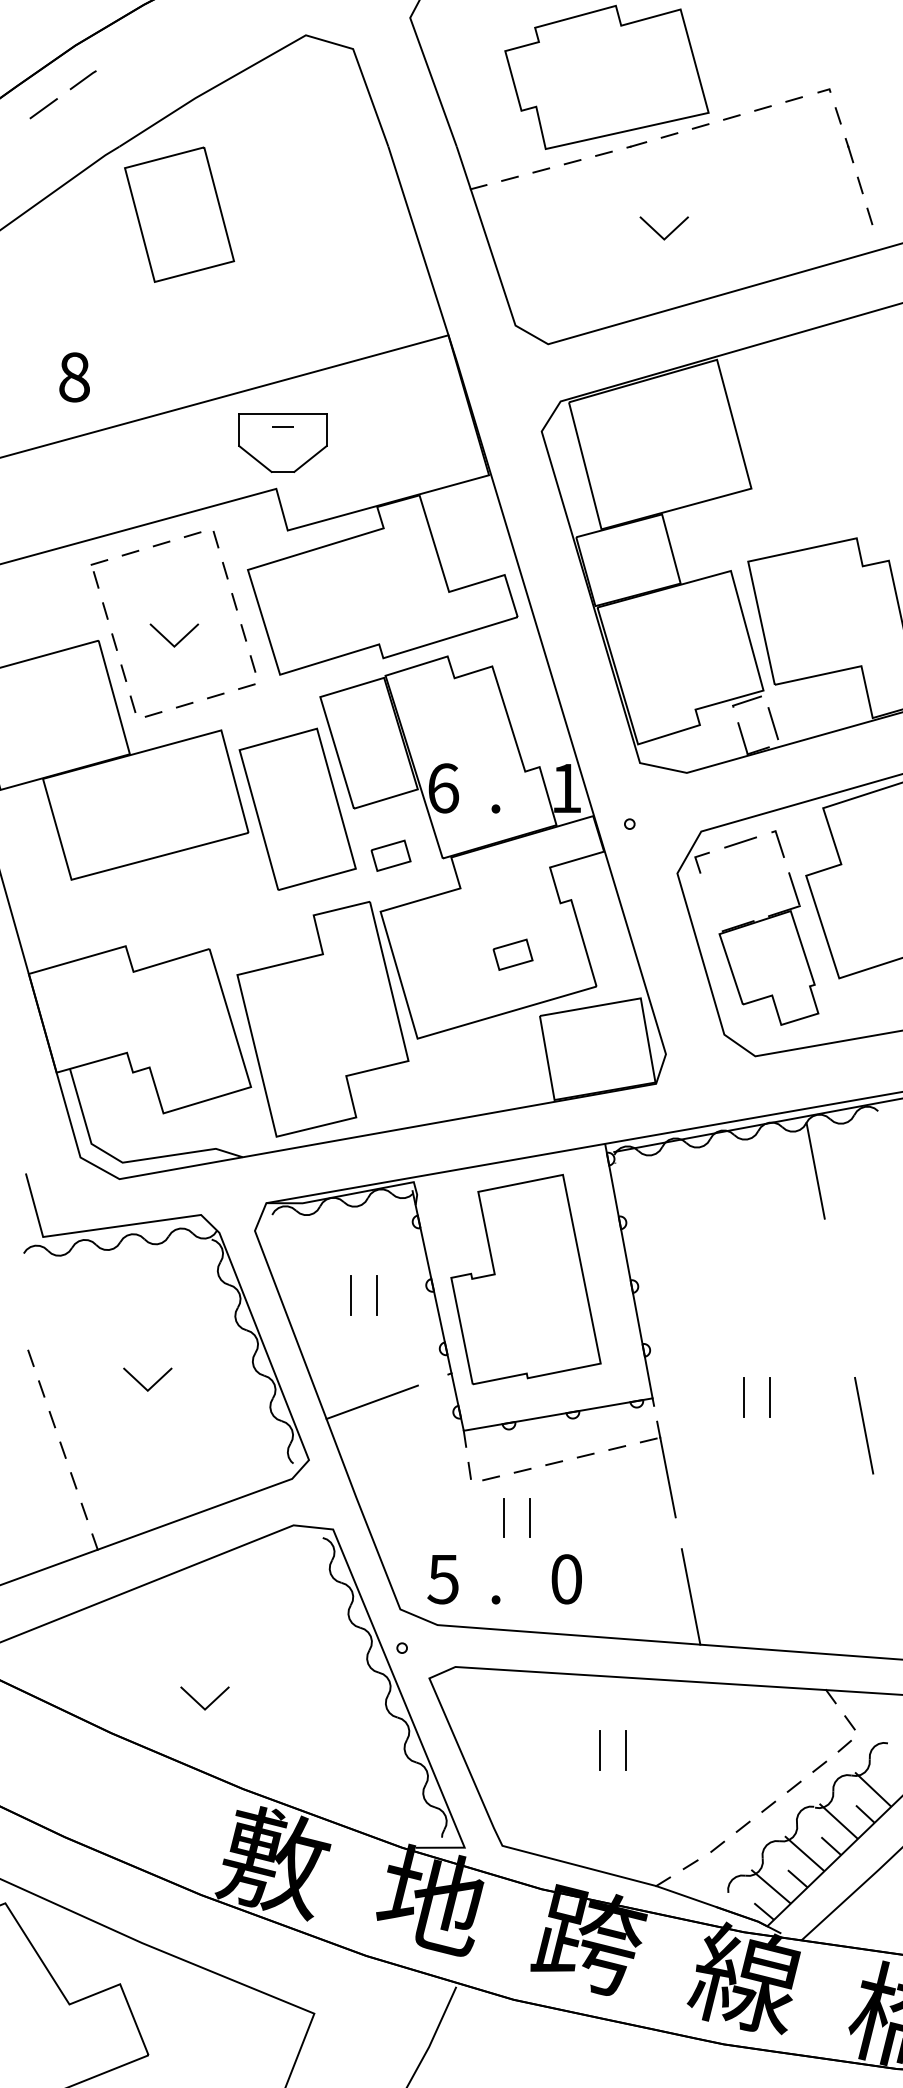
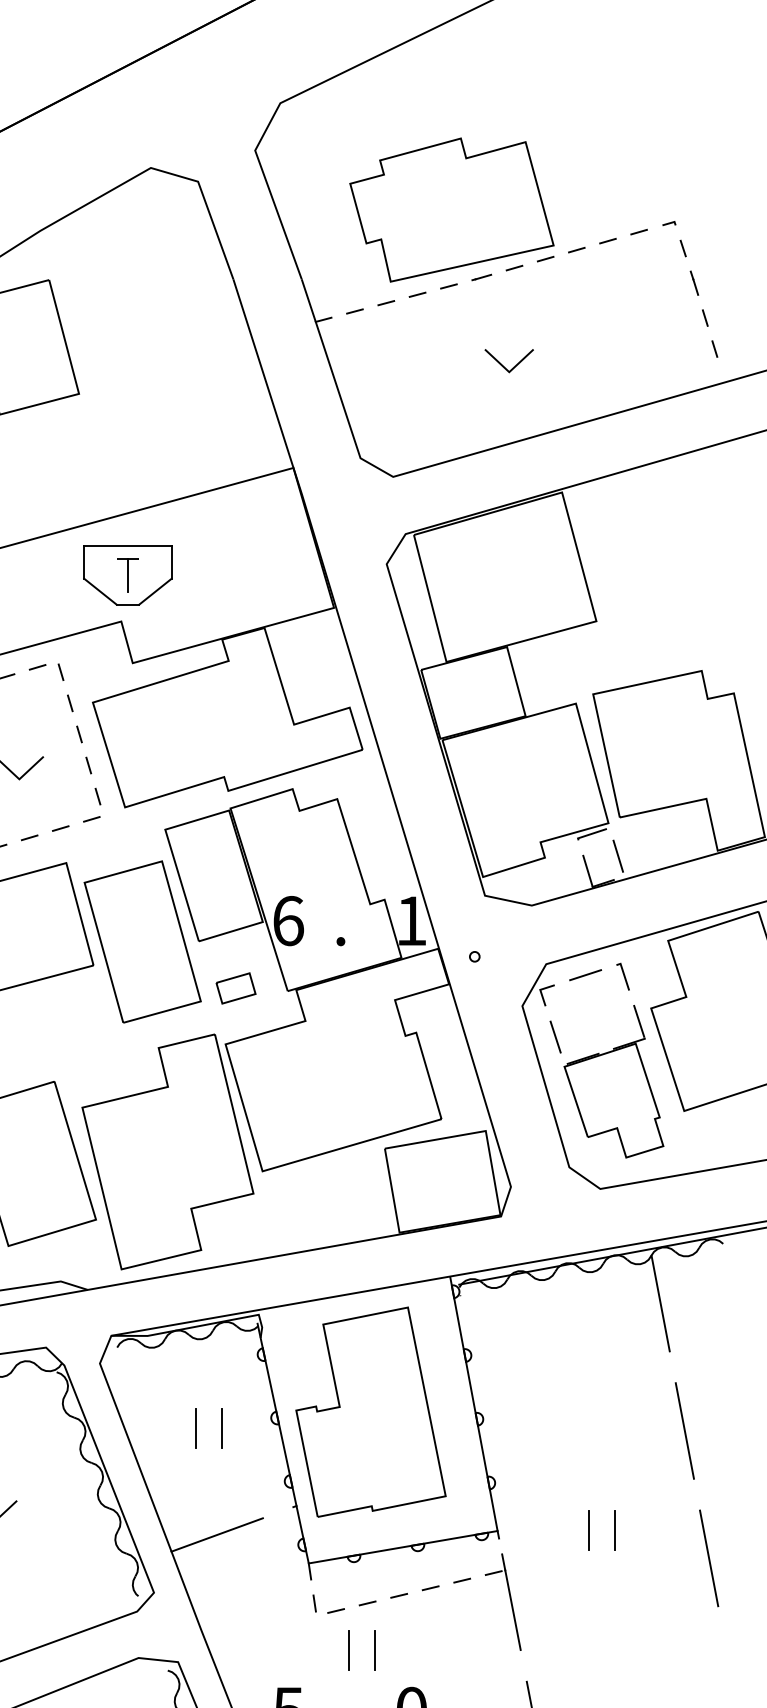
line: (282, 442) -> (127, 575), added
line: (710, 904) -> (555, 1037), added
part: (512, 954) -> (357, 1087), removed
line: (839, 1298) -> (684, 1431), added

